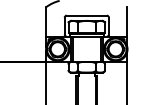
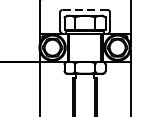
line: (87, 15) -> (85, 9), solid -> dashed

